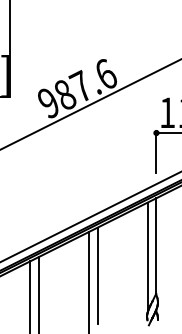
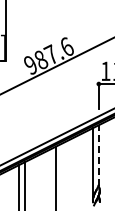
line: (155, 246) -> (98, 155), solid -> dashed
line: (97, 274) -> (61, 173), removed

